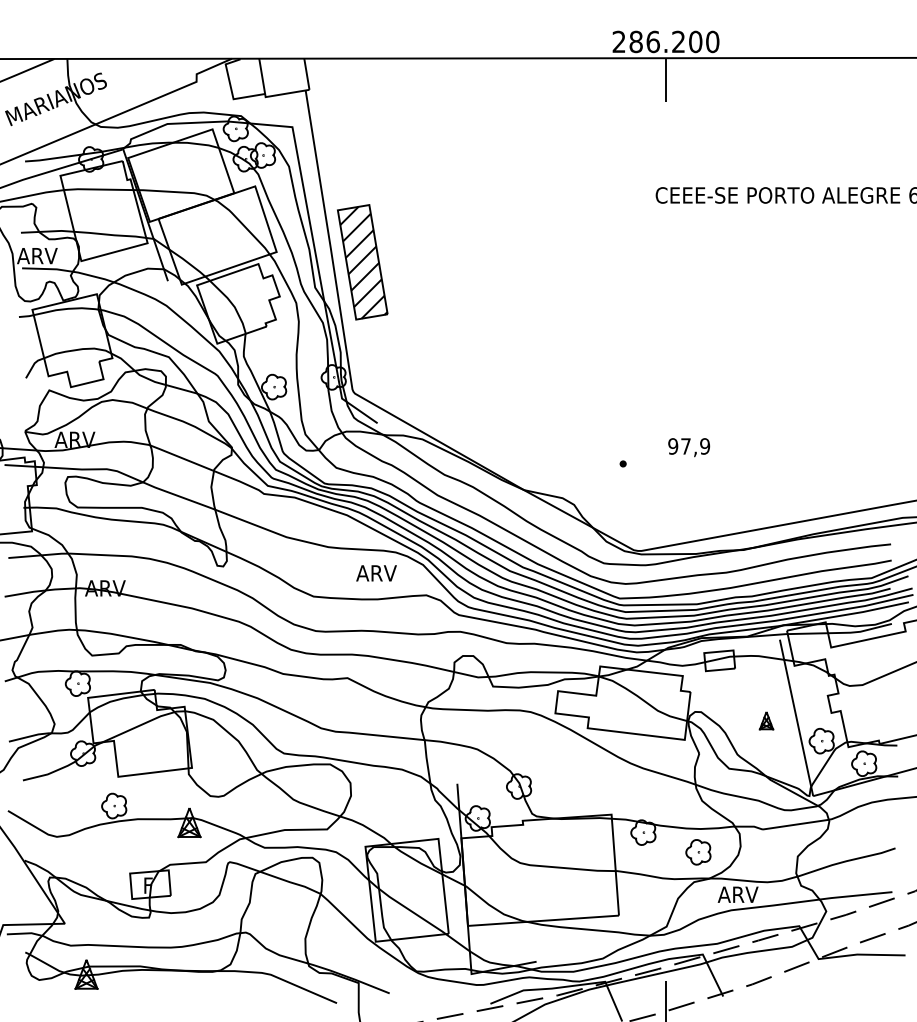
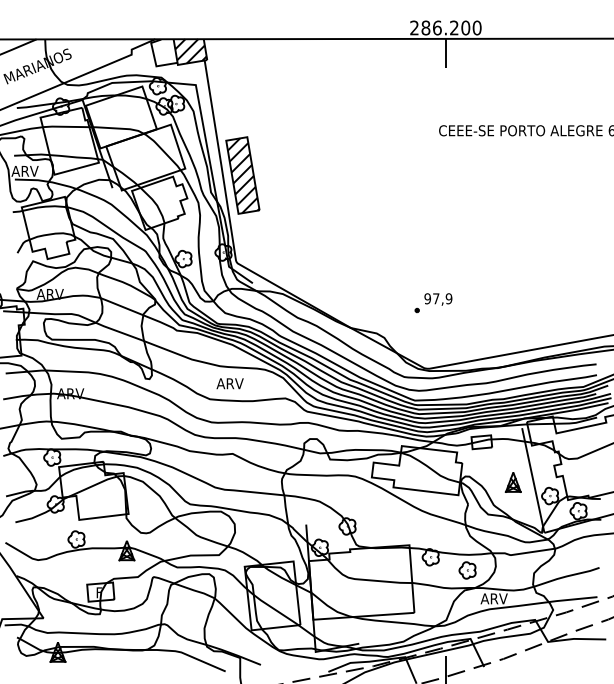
hatch: (284, 77) -> (190, 51), added
text: (689, 447) -> (438, 299), moved
text: (375, 572) -> (229, 383), moved
part: (765, 720) -> (512, 482), size x1.67

